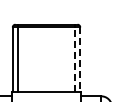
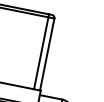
line: (74, 59) -> (40, 52), dashed -> solid
line: (80, 60) -> (47, 55), dashed -> solid

